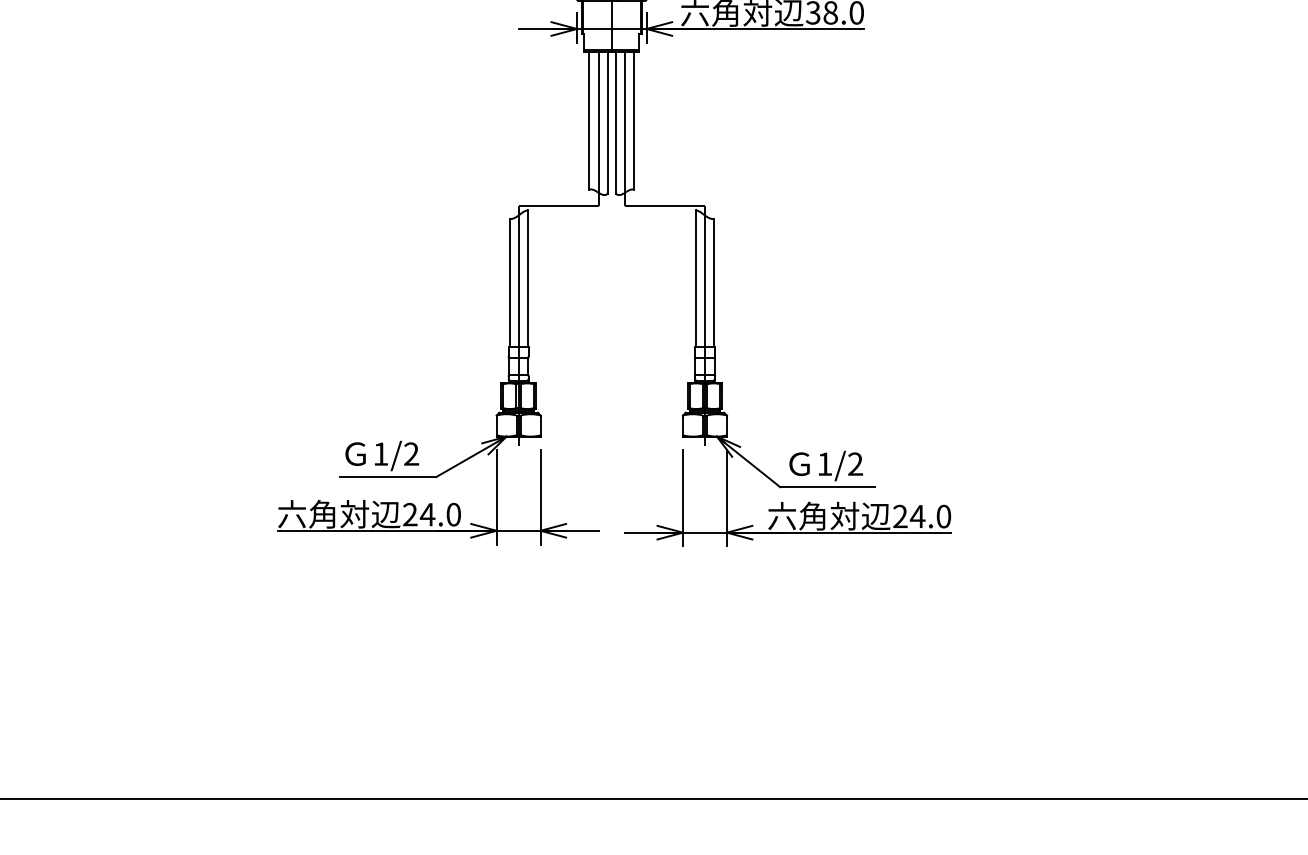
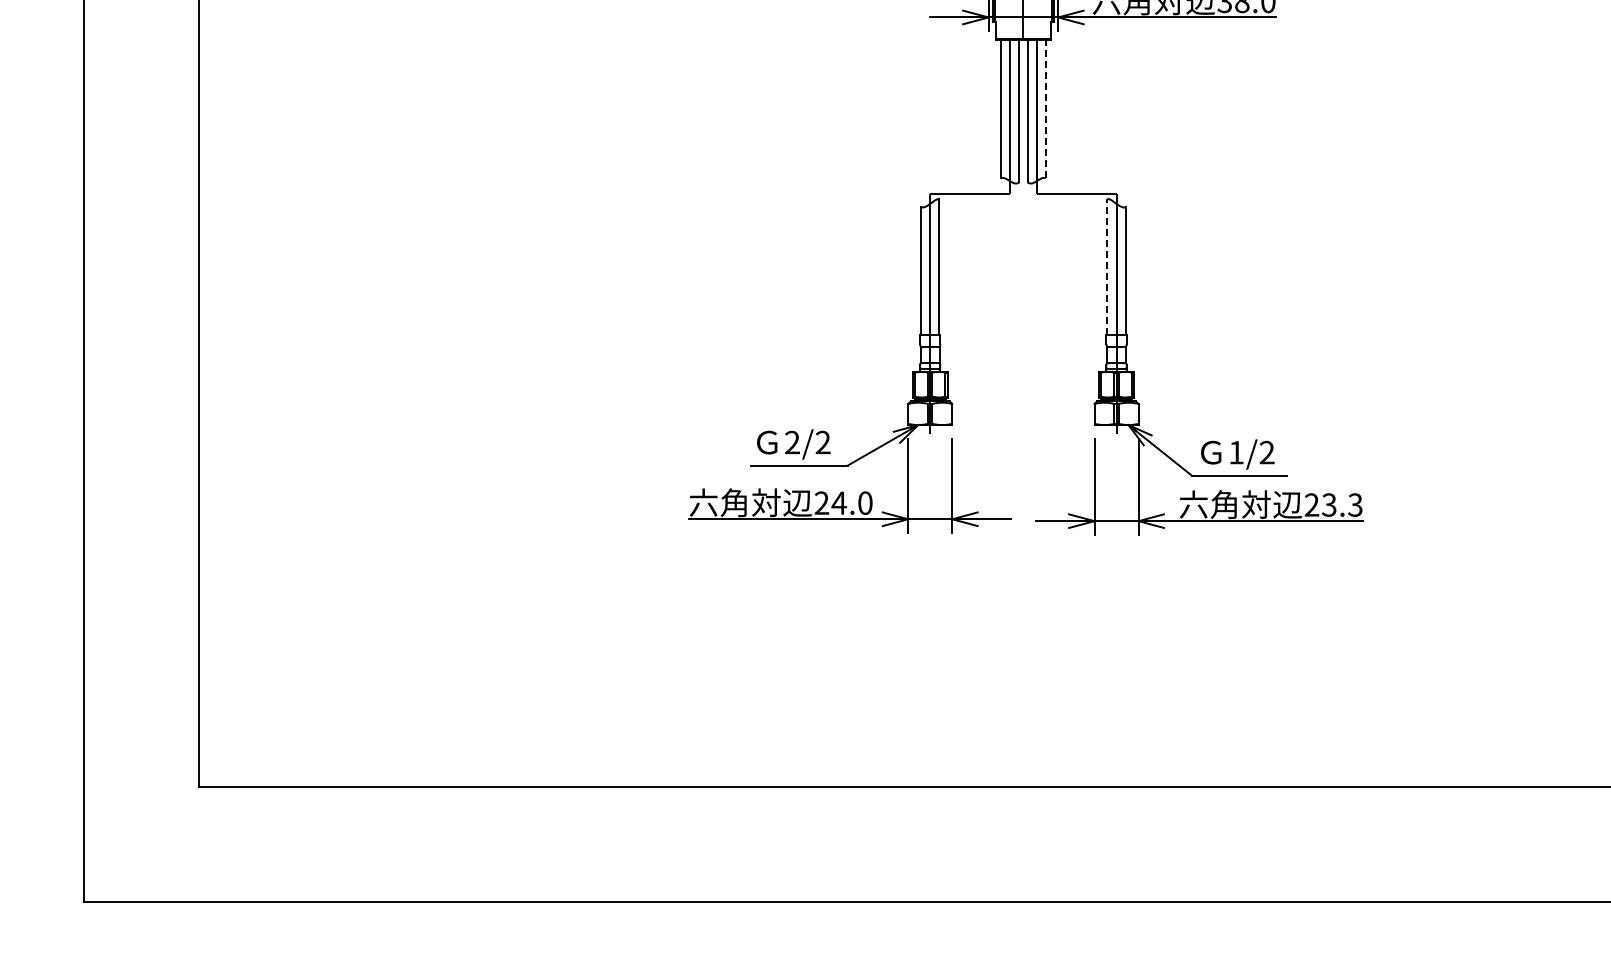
line: (633, 121) -> (1045, 109), solid -> dashed
line: (695, 278) -> (1107, 266), solid -> dashed
text: (380, 454) -> (792, 442), 1/2 -> 2/2
text: (929, 516) -> (1341, 504), 24.0 -> 23.3

